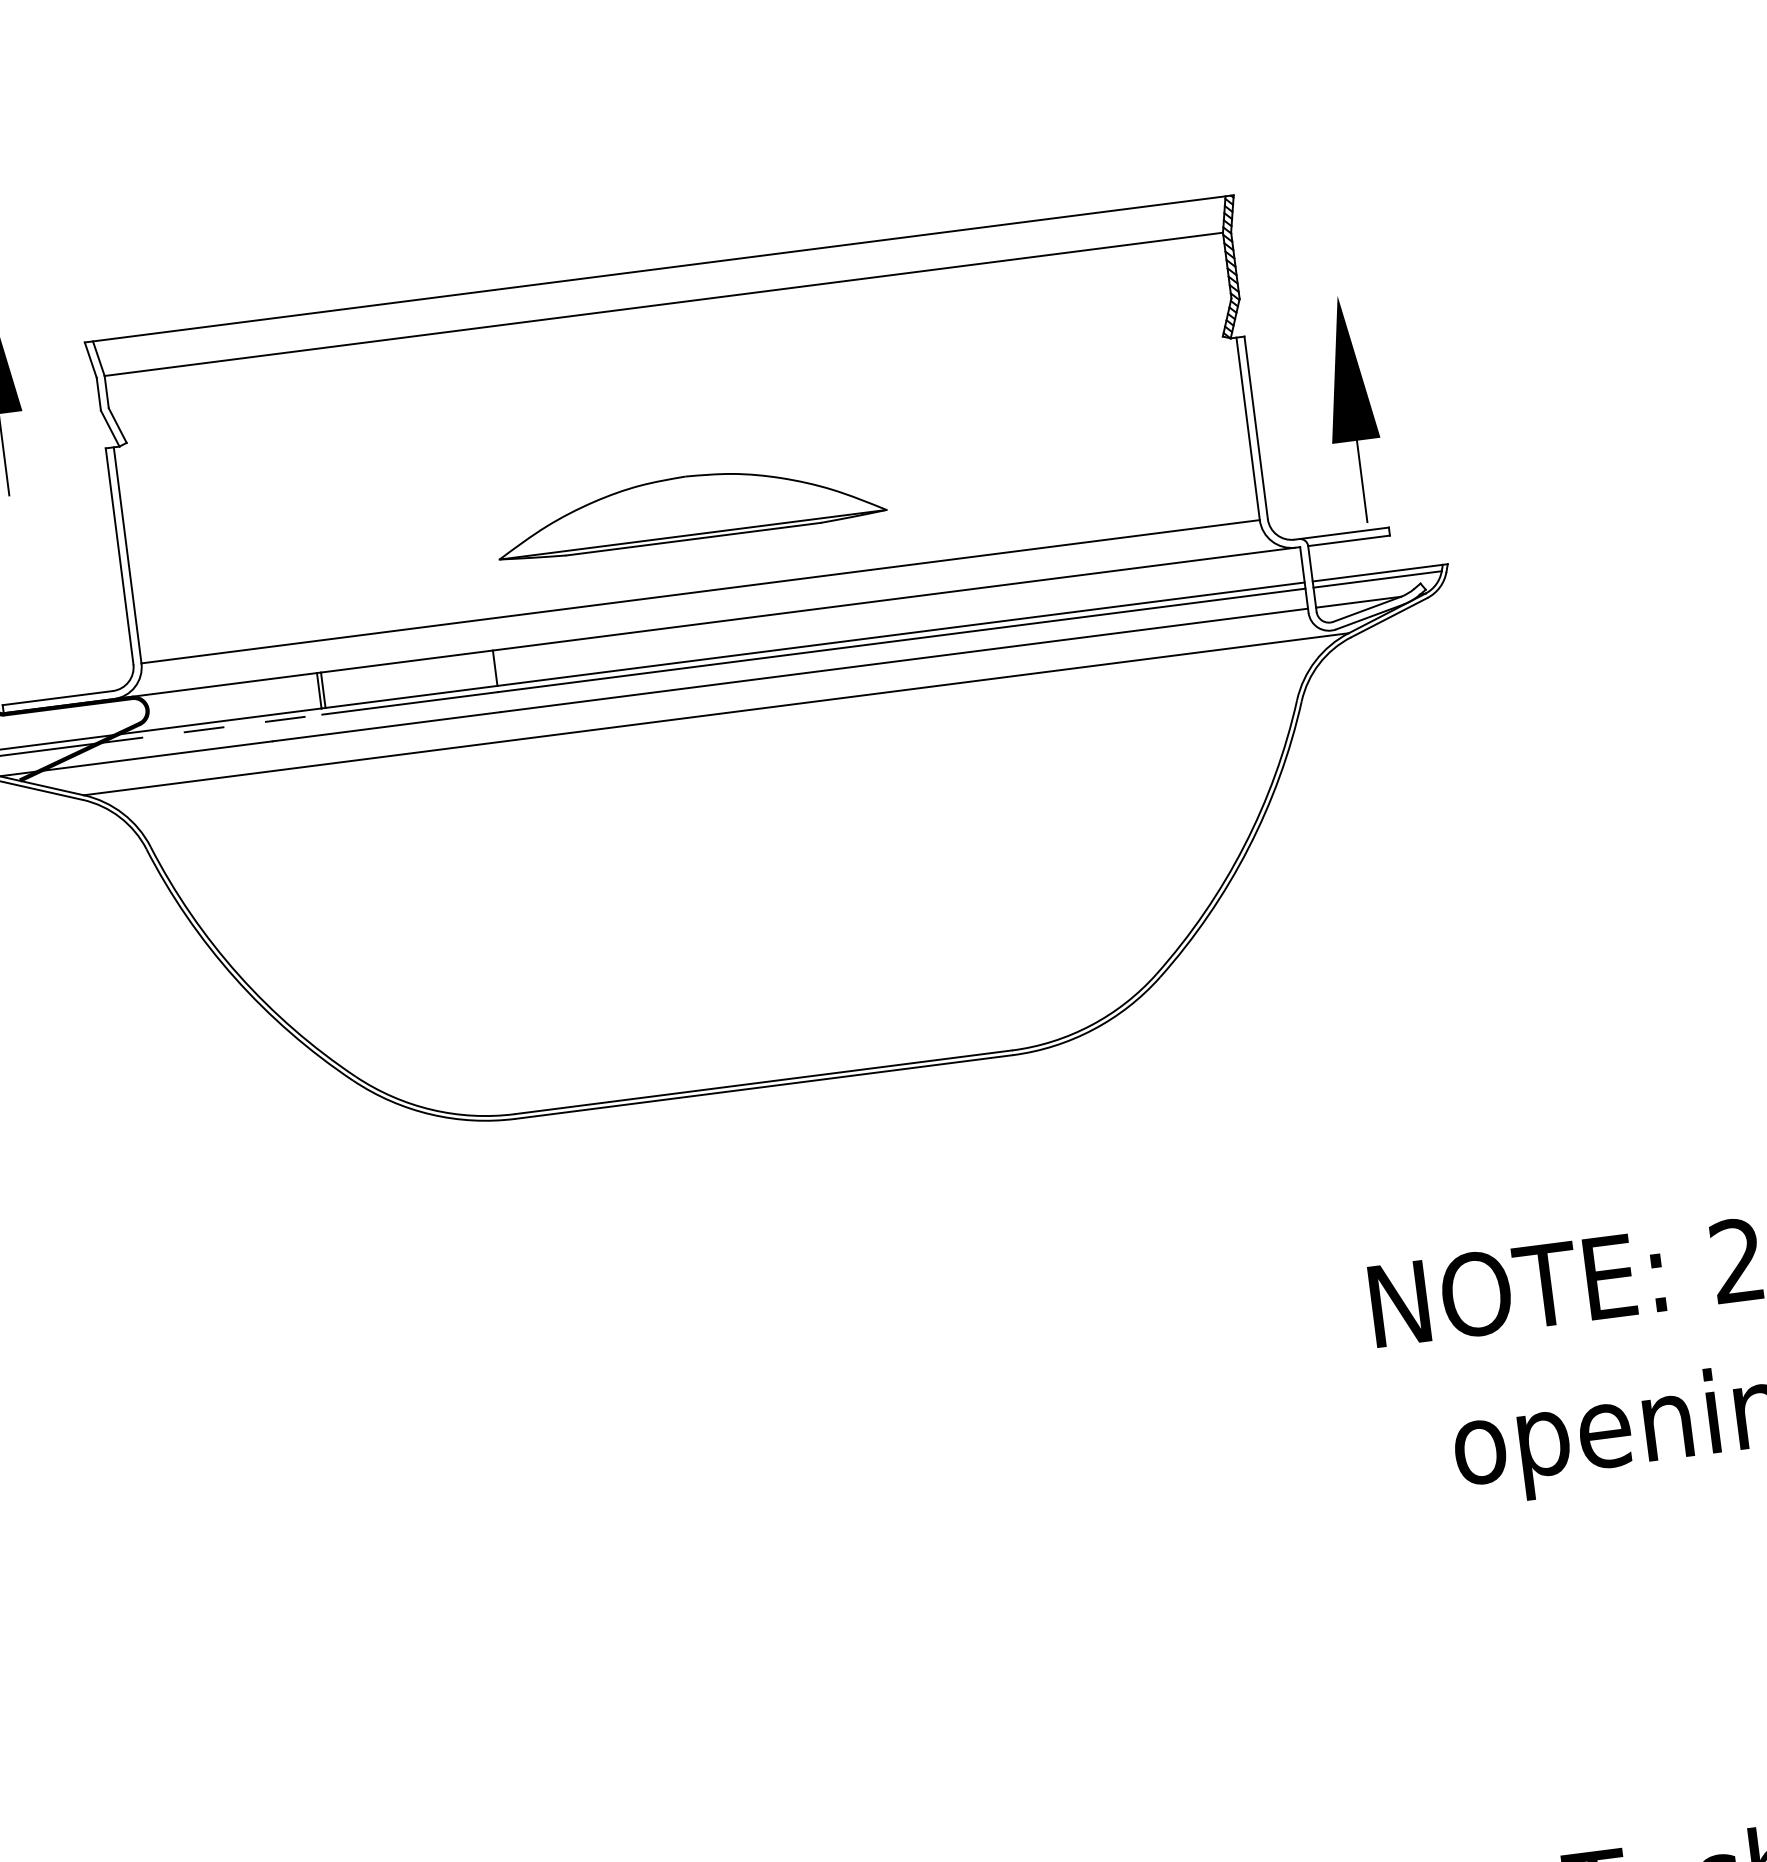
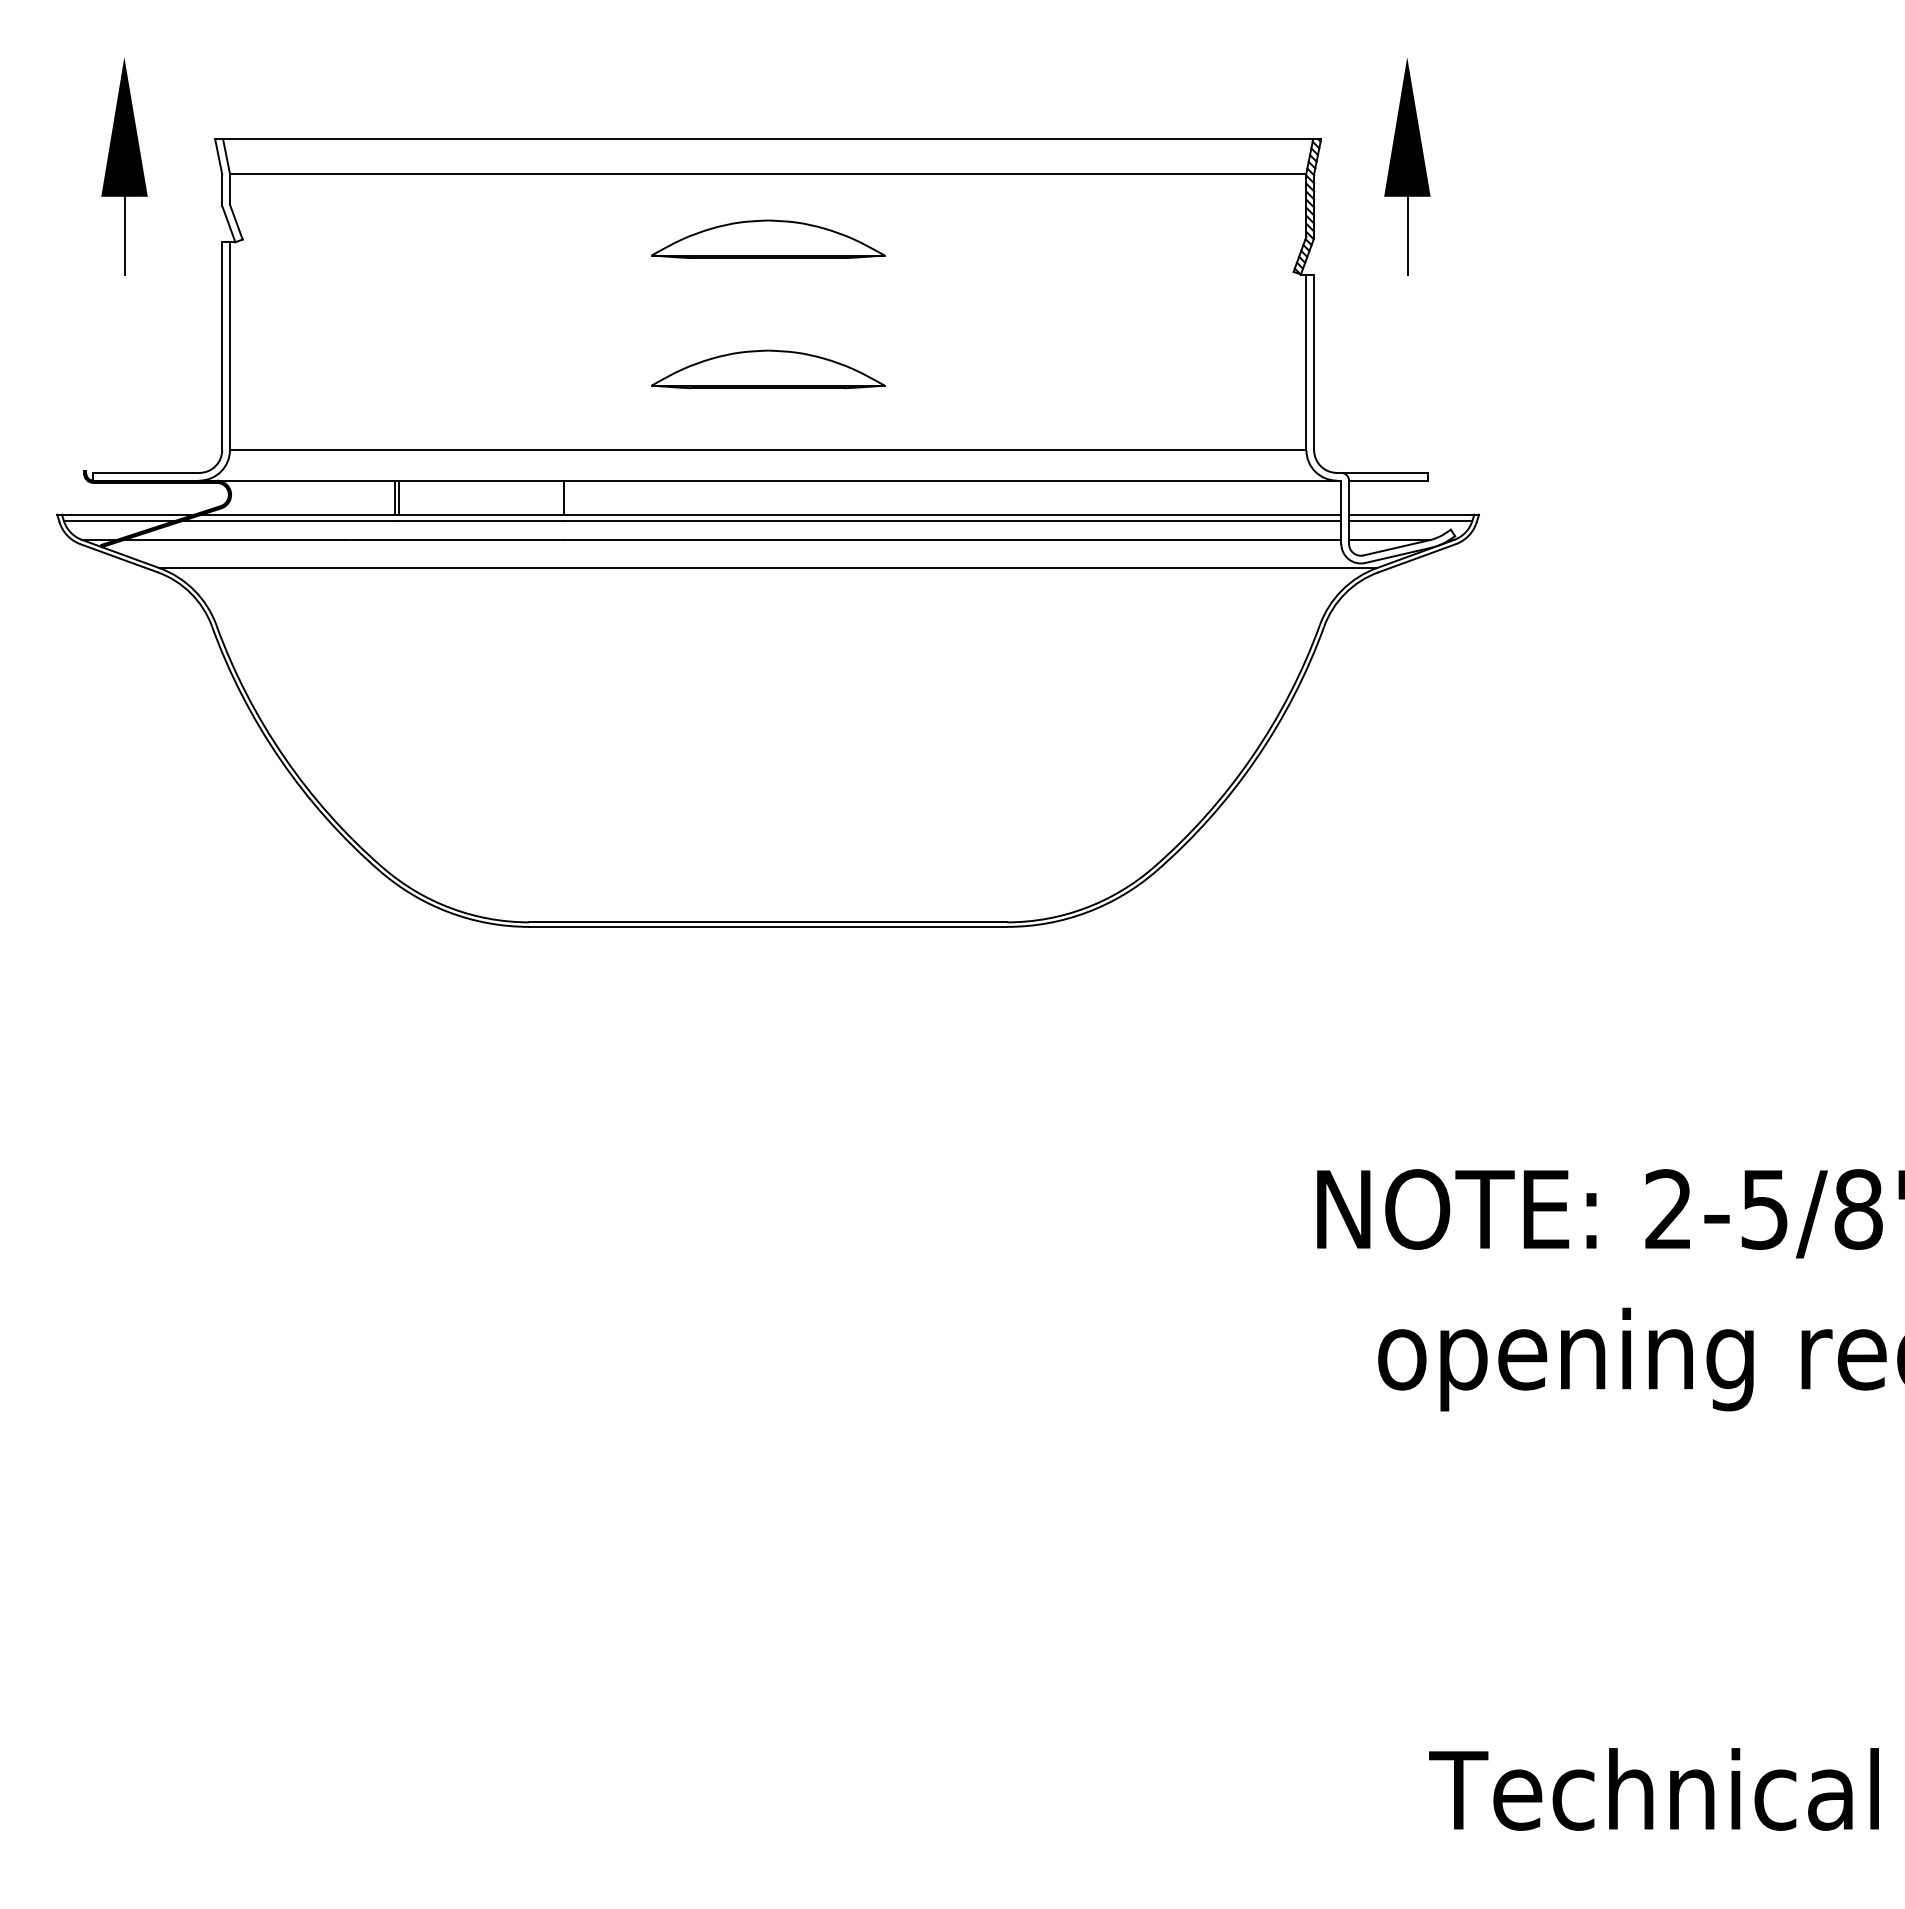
part: (672, 371) -> (768, 238), added
part: (1352, 409) -> (1407, 166), moved
part: (690, 507) -> (768, 369), size x0.62
line: (212, 728) -> (289, 520), dashed -> solid

